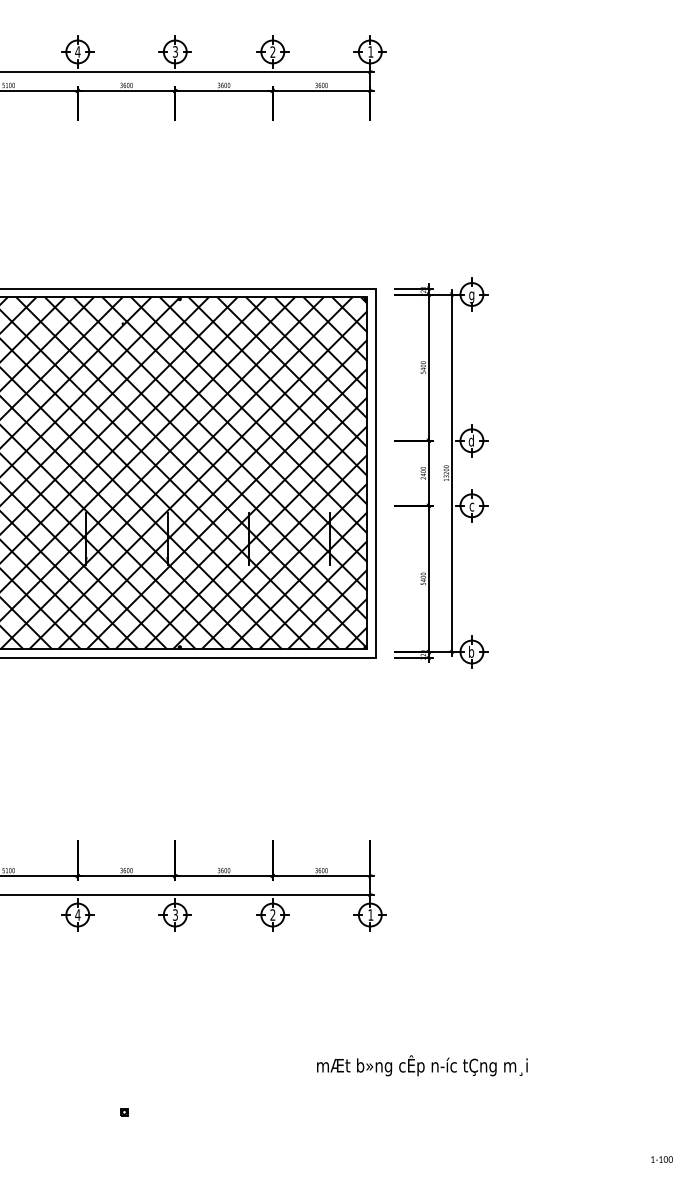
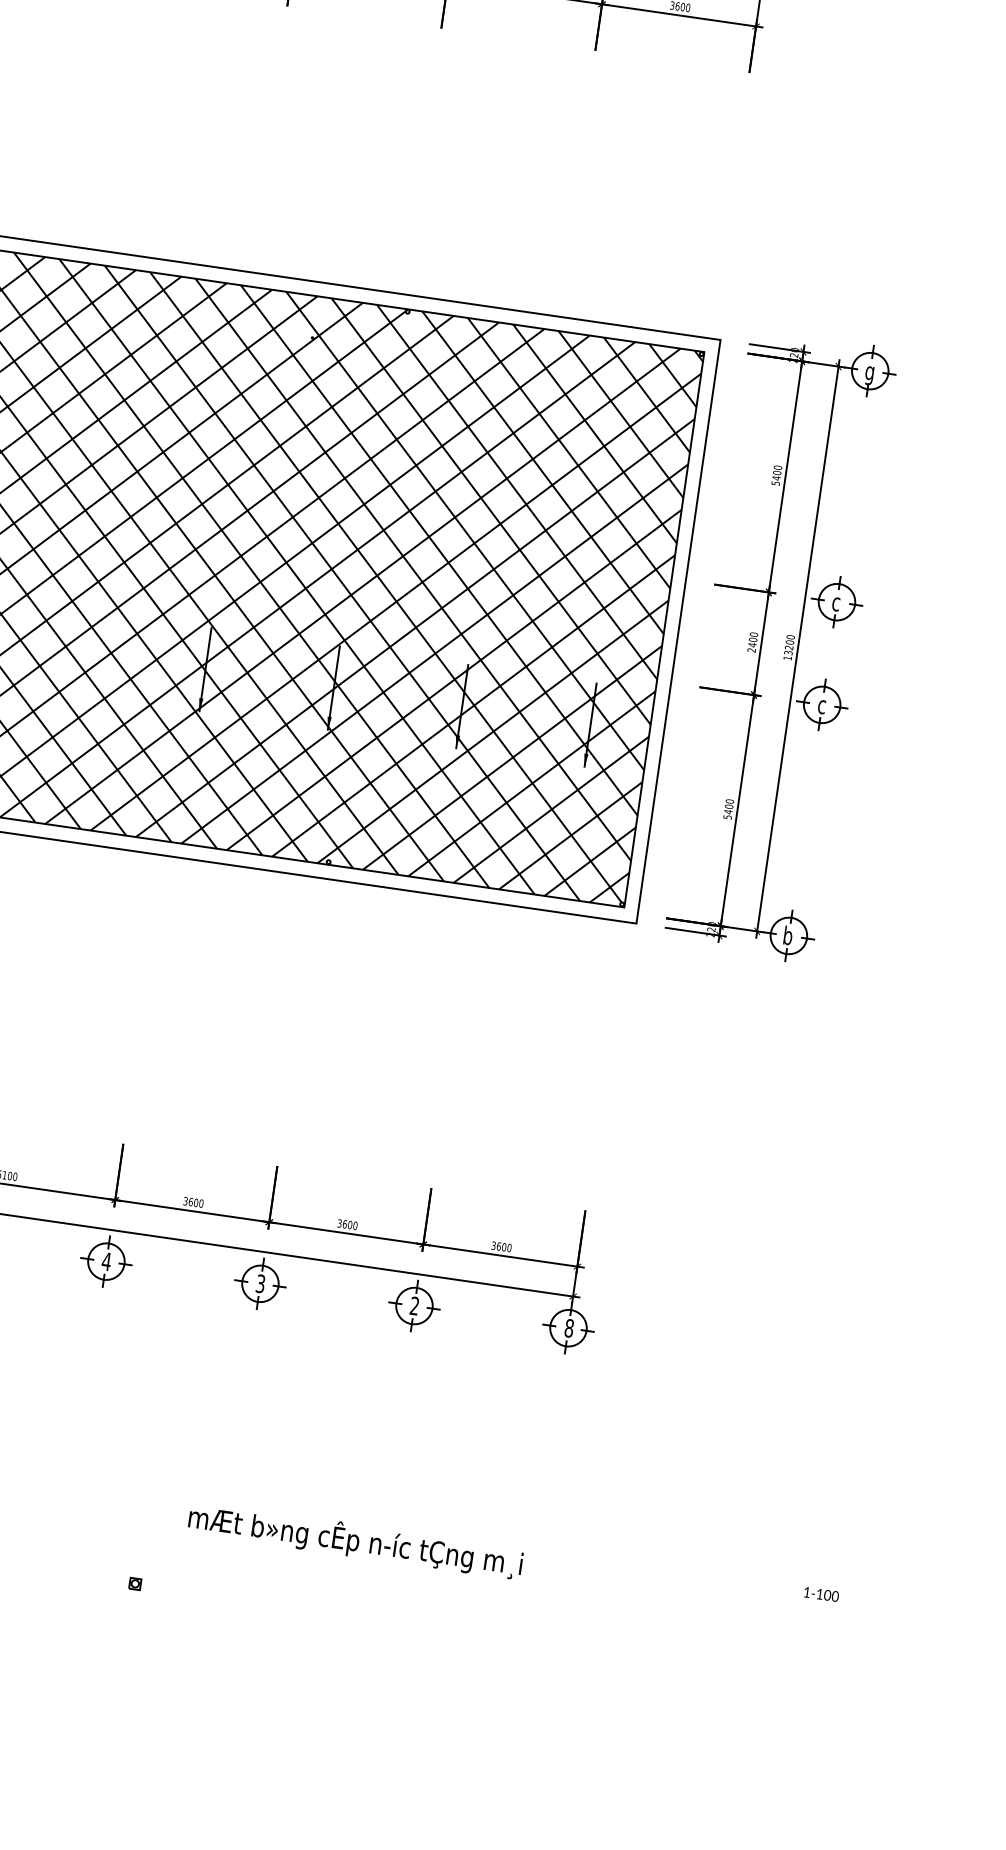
text: (470, 440) -> (834, 601), d -> c
text: (370, 914) -> (568, 1327), 1 -> 8
text: (422, 1065) -> (356, 1540), moved
text: (661, 1159) -> (820, 1594), moved

